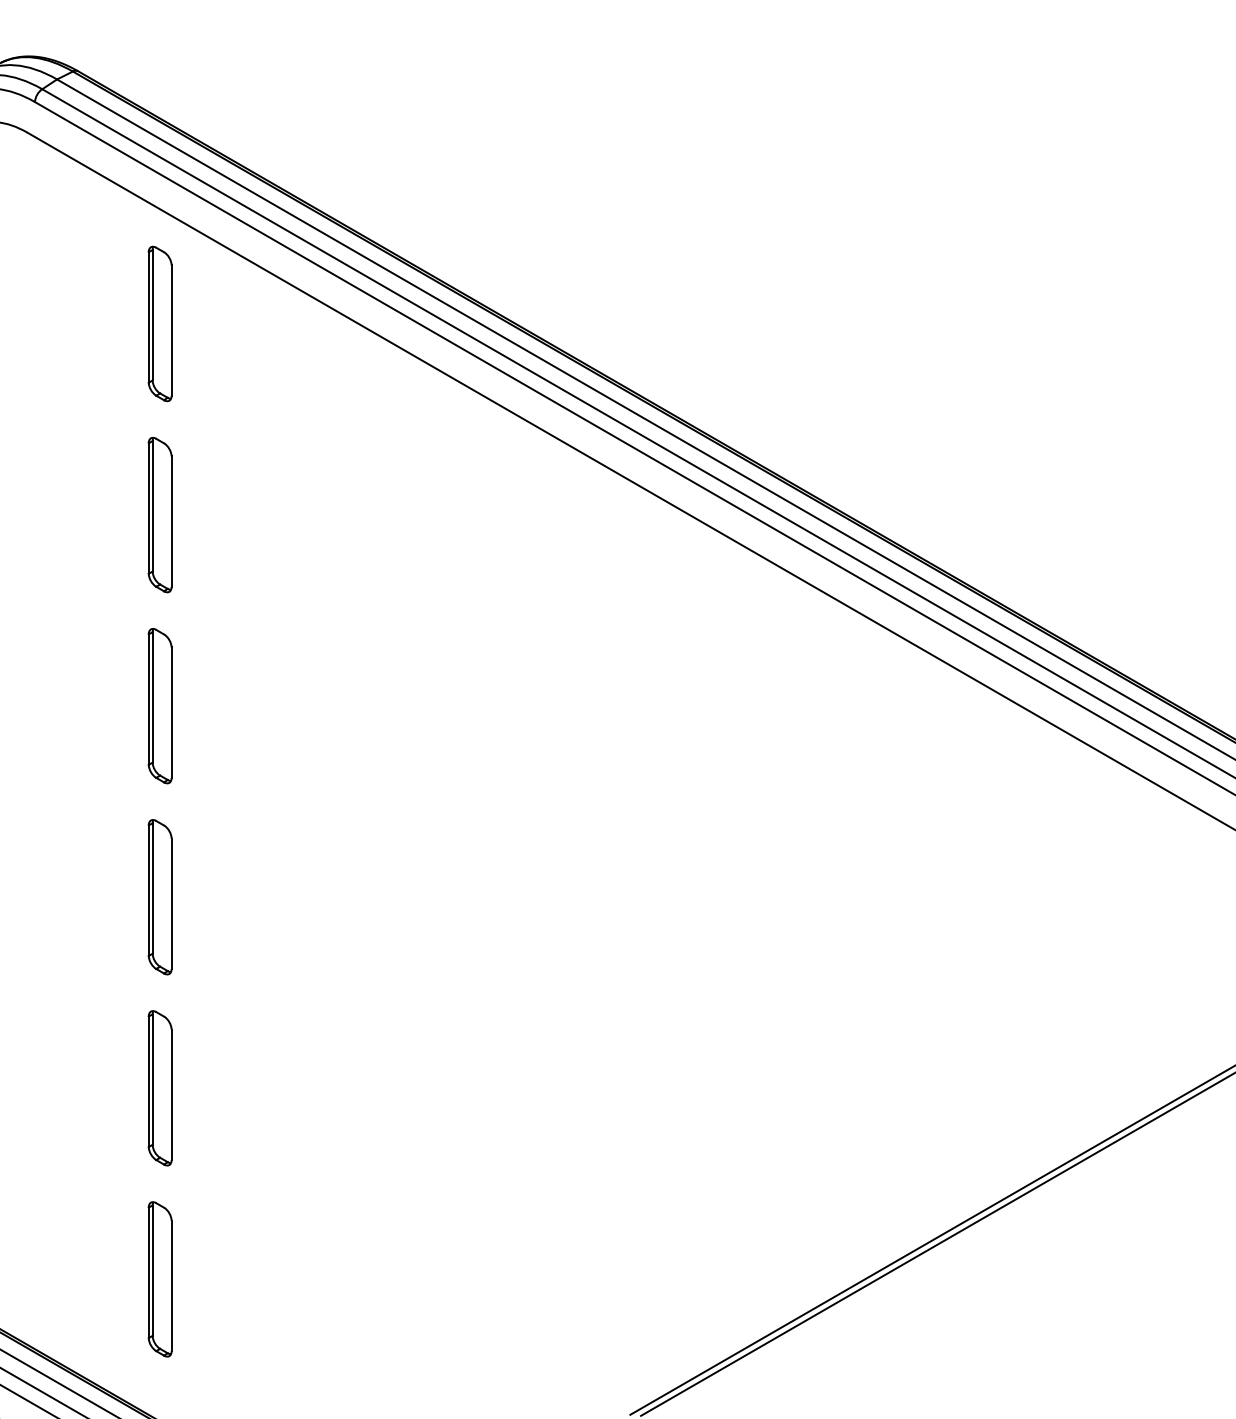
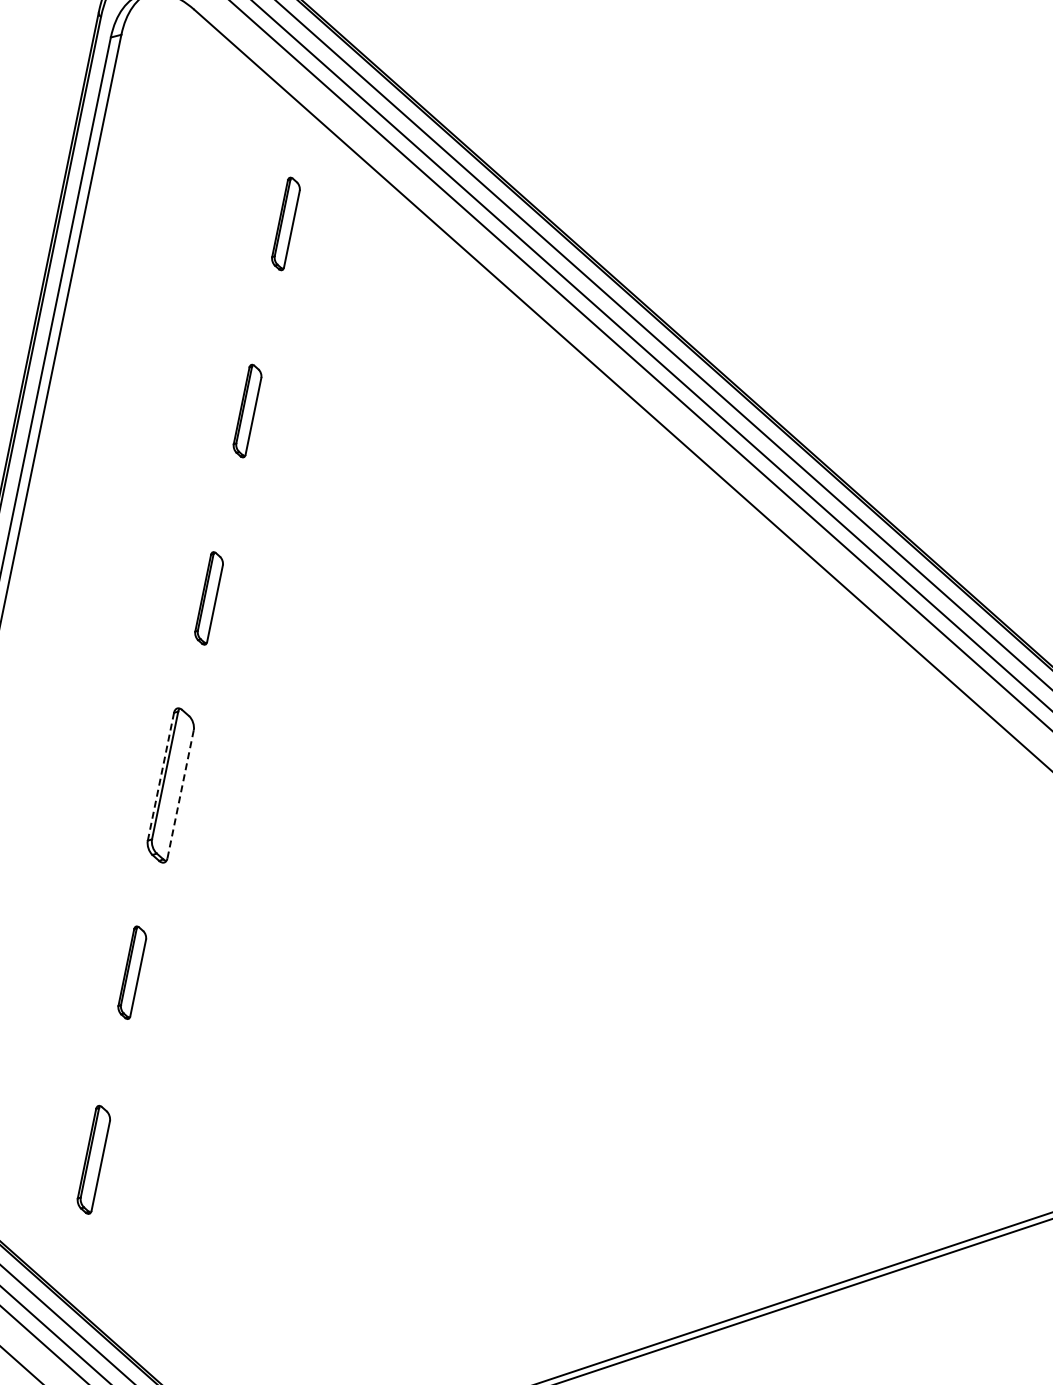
part: (159, 323) -> (285, 223), size x0.6
part: (159, 514) -> (247, 410), size x0.6
part: (159, 706) -> (208, 598), size x0.6
line: (148, 890) -> (160, 776), solid -> dashed
line: (171, 904) -> (180, 794), solid -> dashed
part: (159, 1088) -> (131, 972), size x0.6
part: (159, 1279) -> (93, 1159), size x0.7

